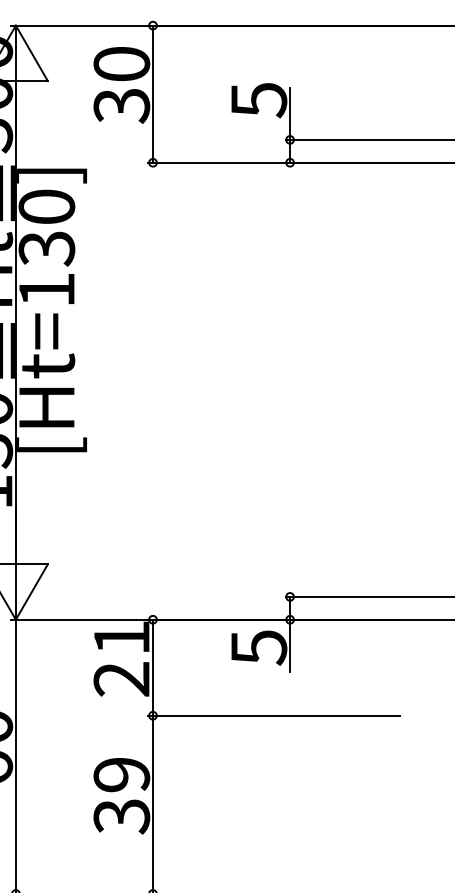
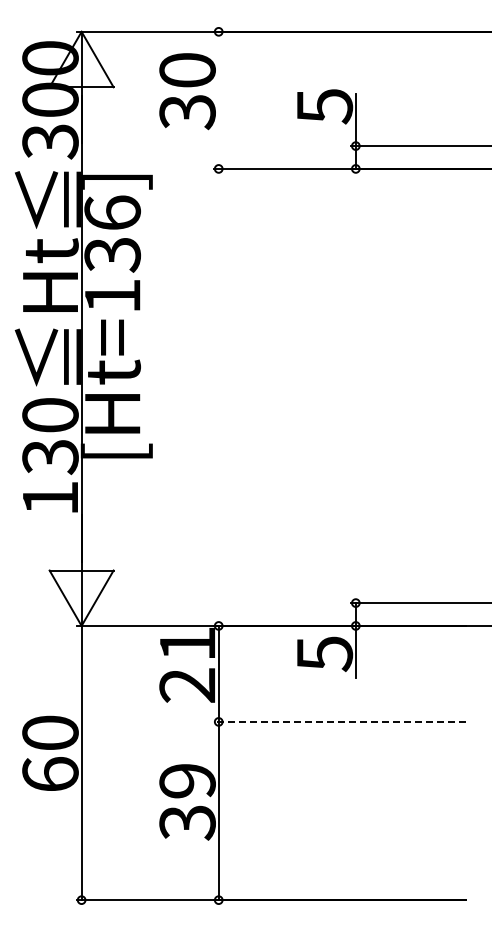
line: (152, 93) -> (218, 99), removed
text: (46, 206) -> (112, 212), [Ht=130] -> [Ht=136]
line: (273, 715) -> (339, 721), solid -> dashed

